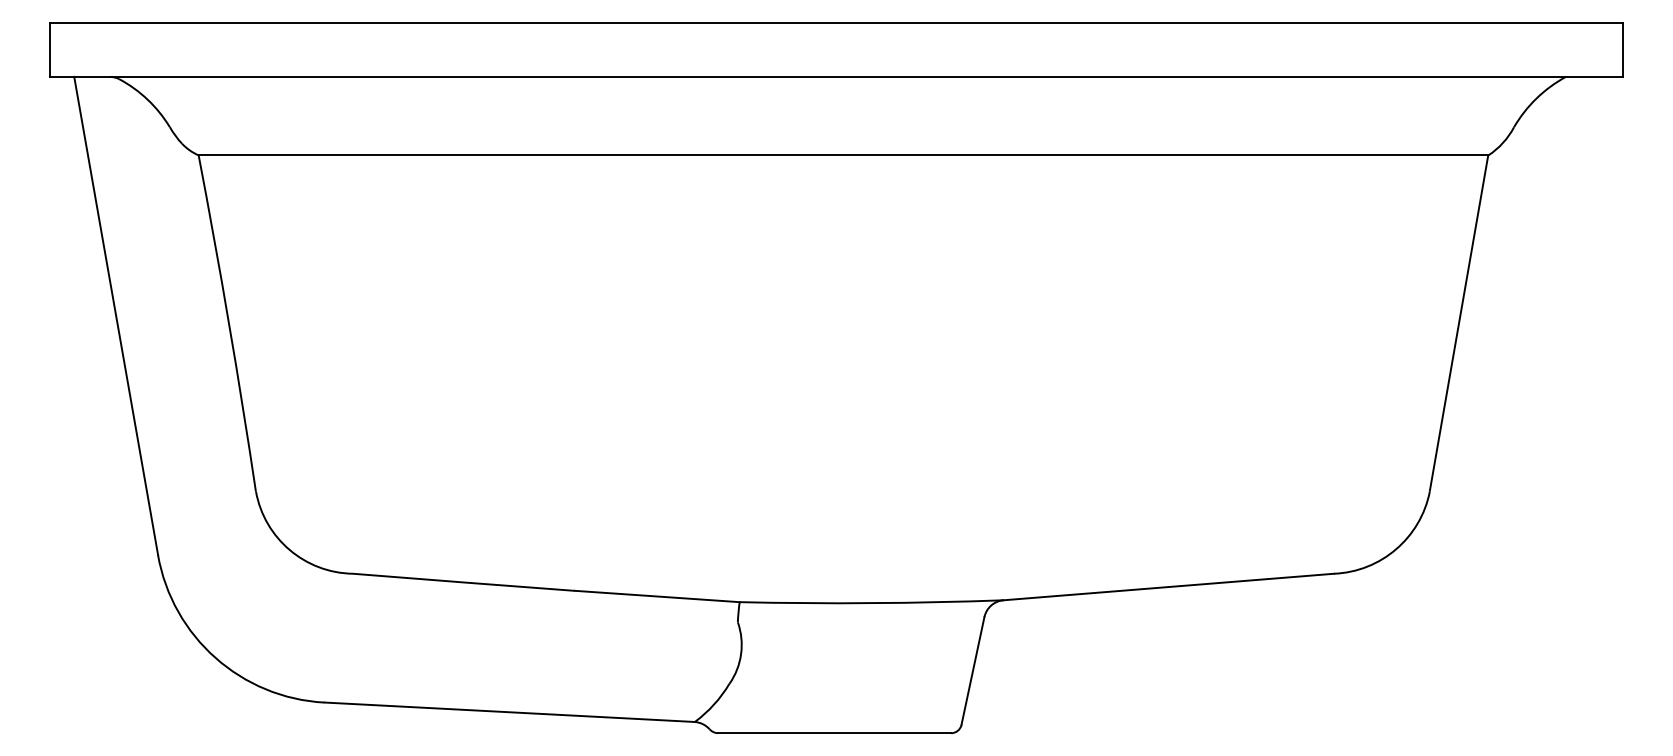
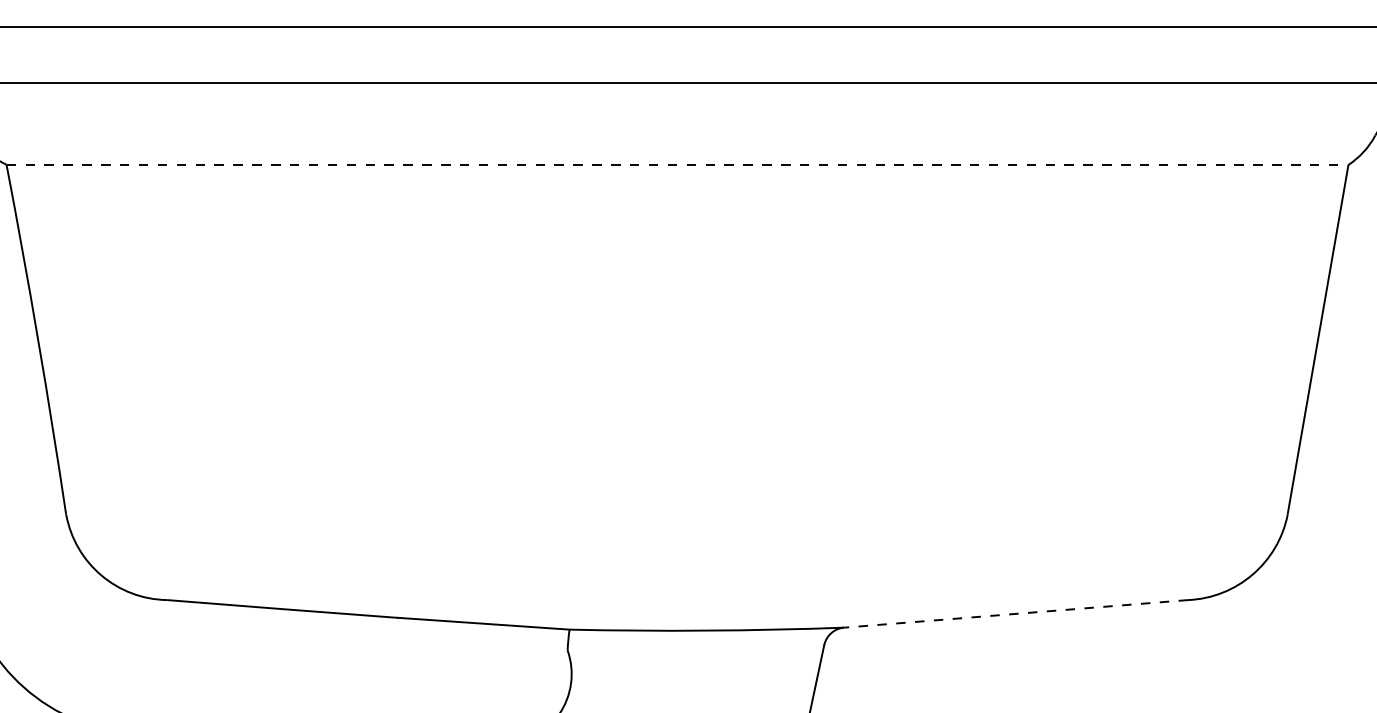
line: (843, 155) -> (677, 164), solid -> dashed
line: (1168, 587) -> (1015, 614), solid -> dashed

